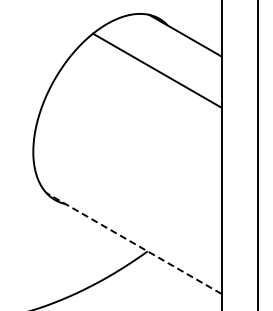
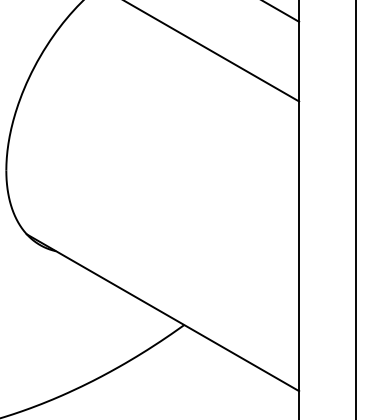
line: (134, 243) -> (163, 312), dashed -> solid

